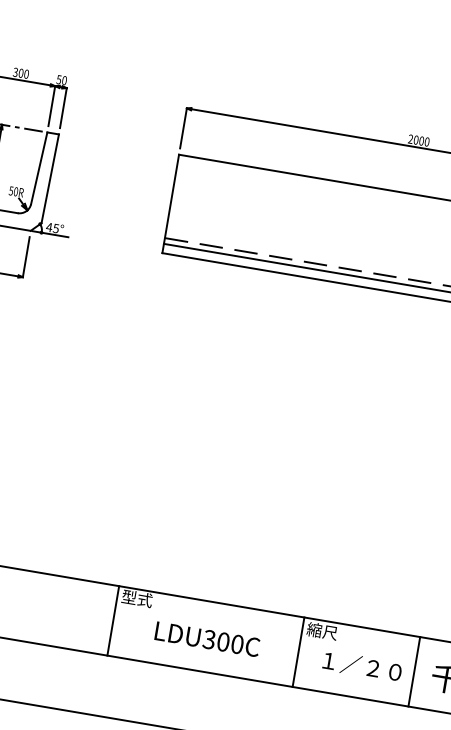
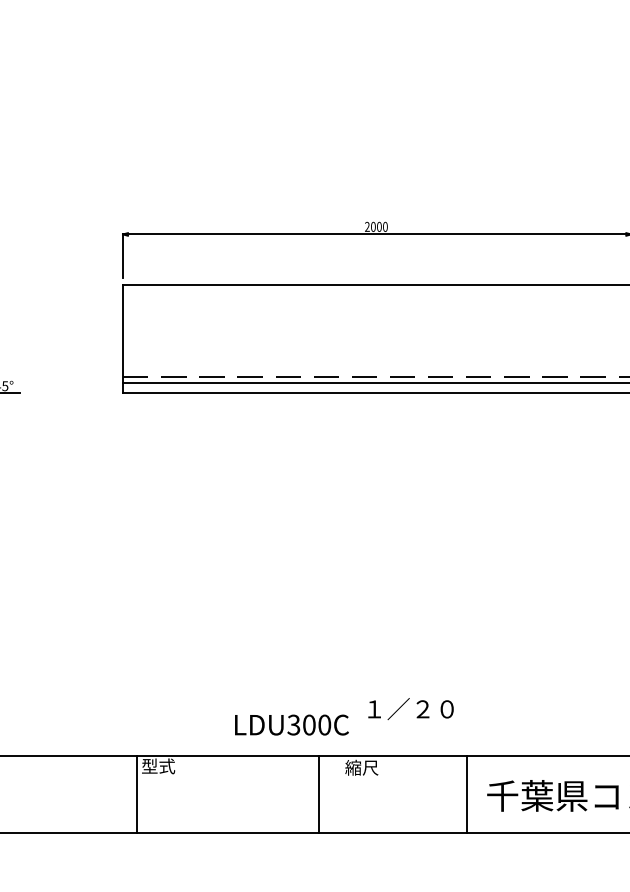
text: (207, 638) -> (291, 724), moved
line: (298, 652) -> (319, 794), moved
text: (361, 666) -> (410, 709), moved

